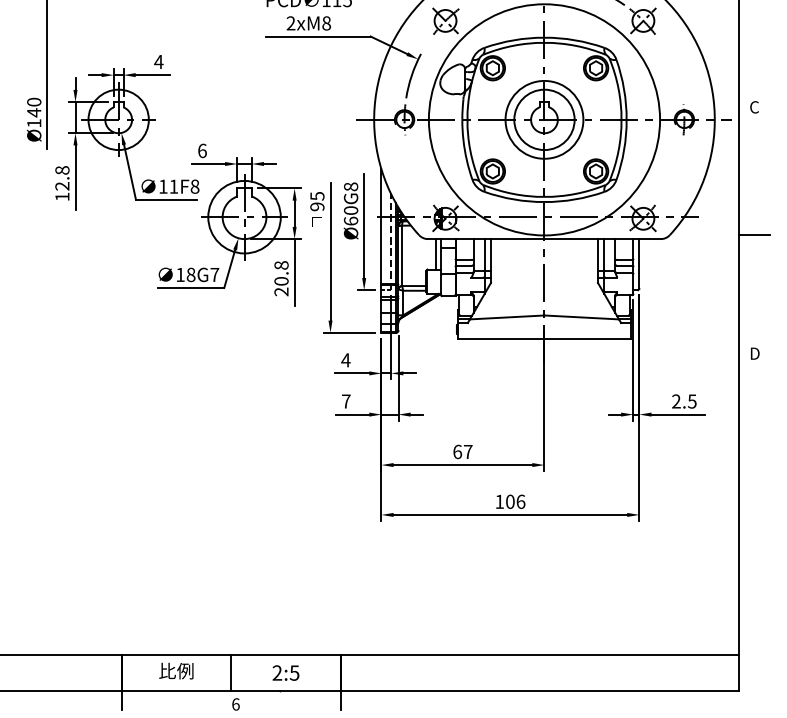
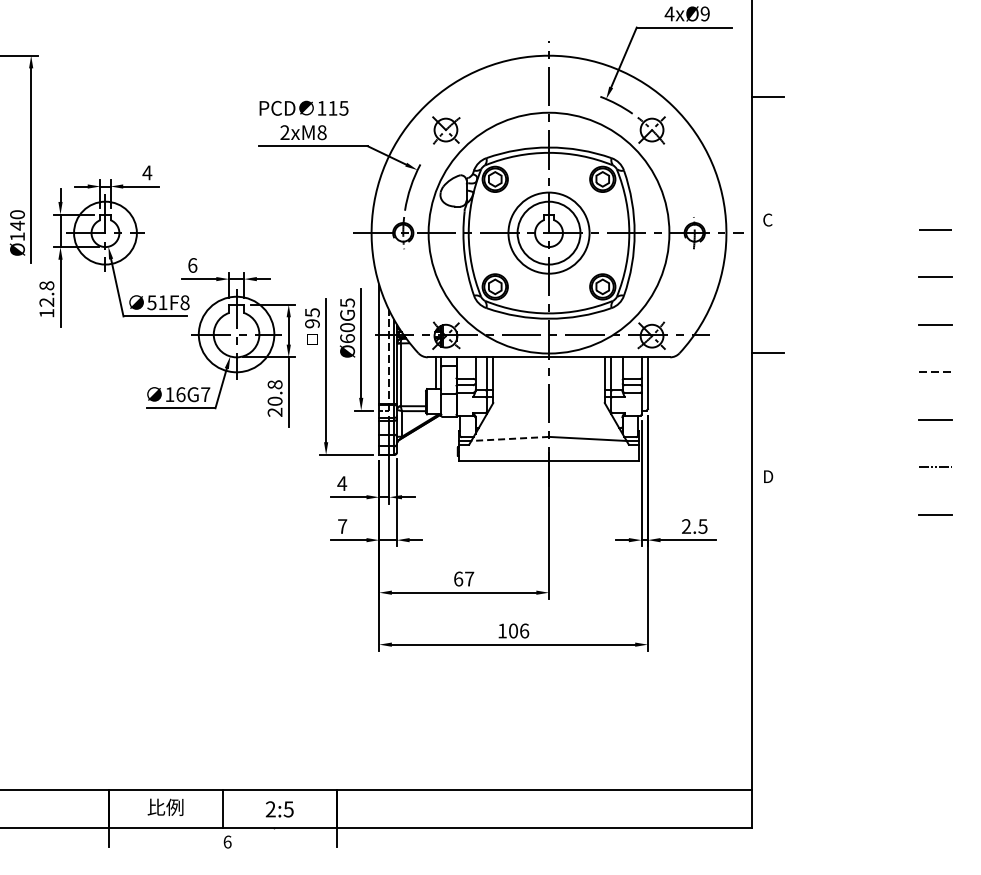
text: (162, 186) -> (151, 302), 11F8 -> 51F8
text: (351, 186) -> (347, 302), Ø60G8 -> Ø60G5
text: (190, 274) -> (180, 394), 18G7 -> 16G7
line: (507, 317) -> (510, 438), solid -> dashed

